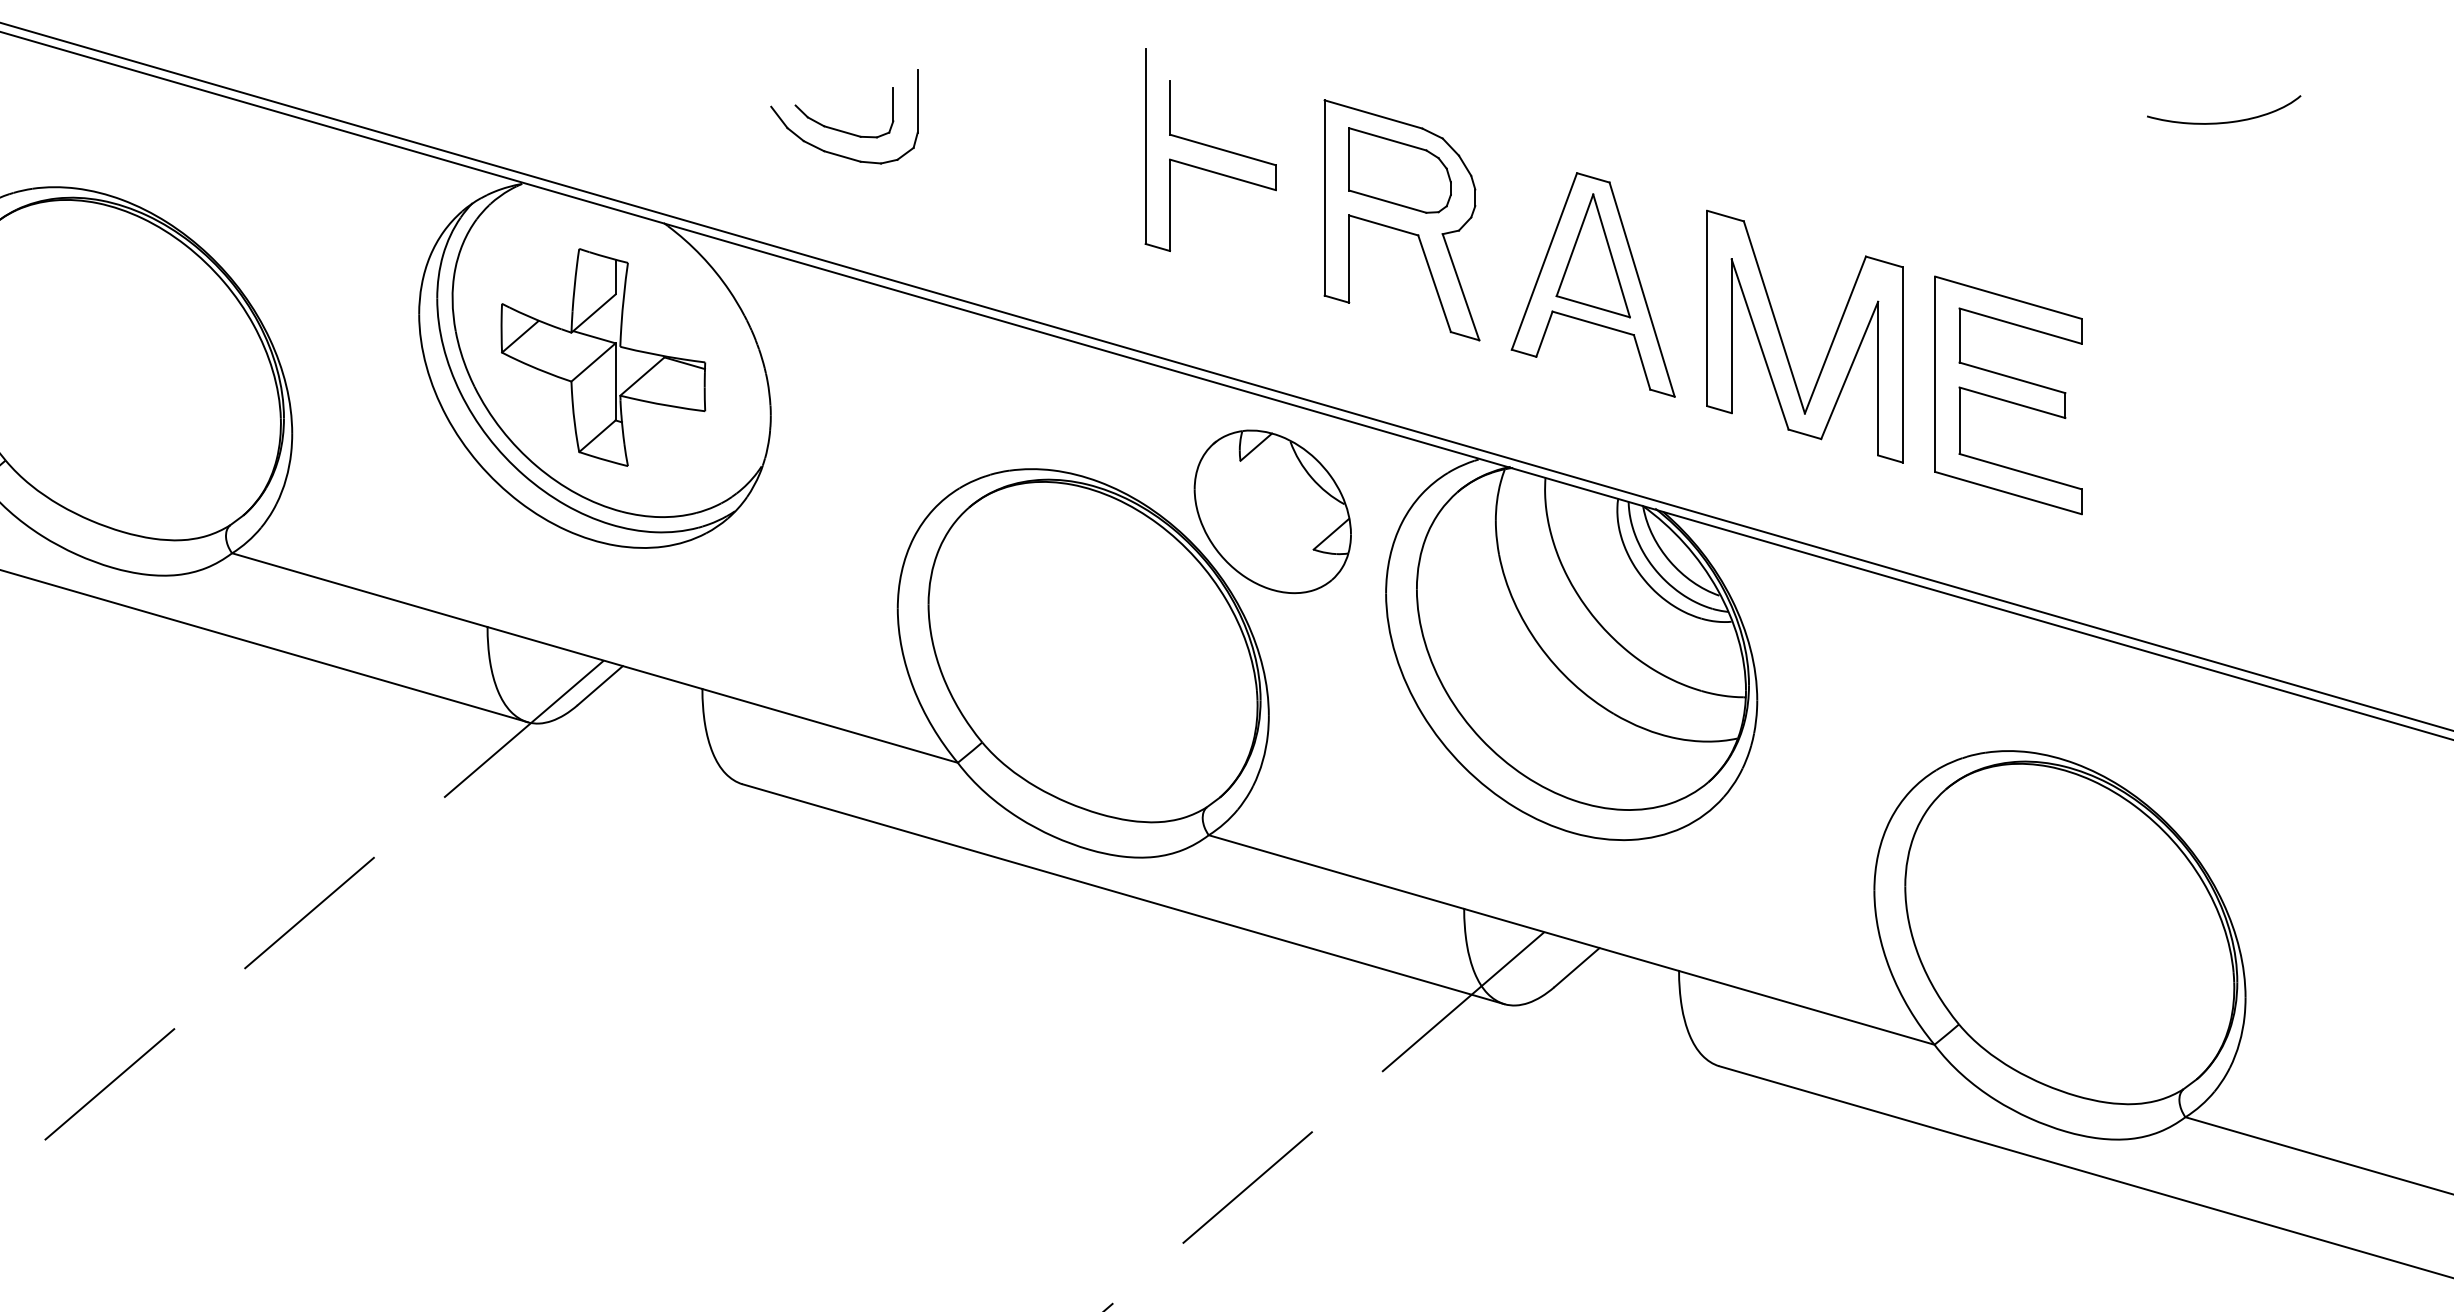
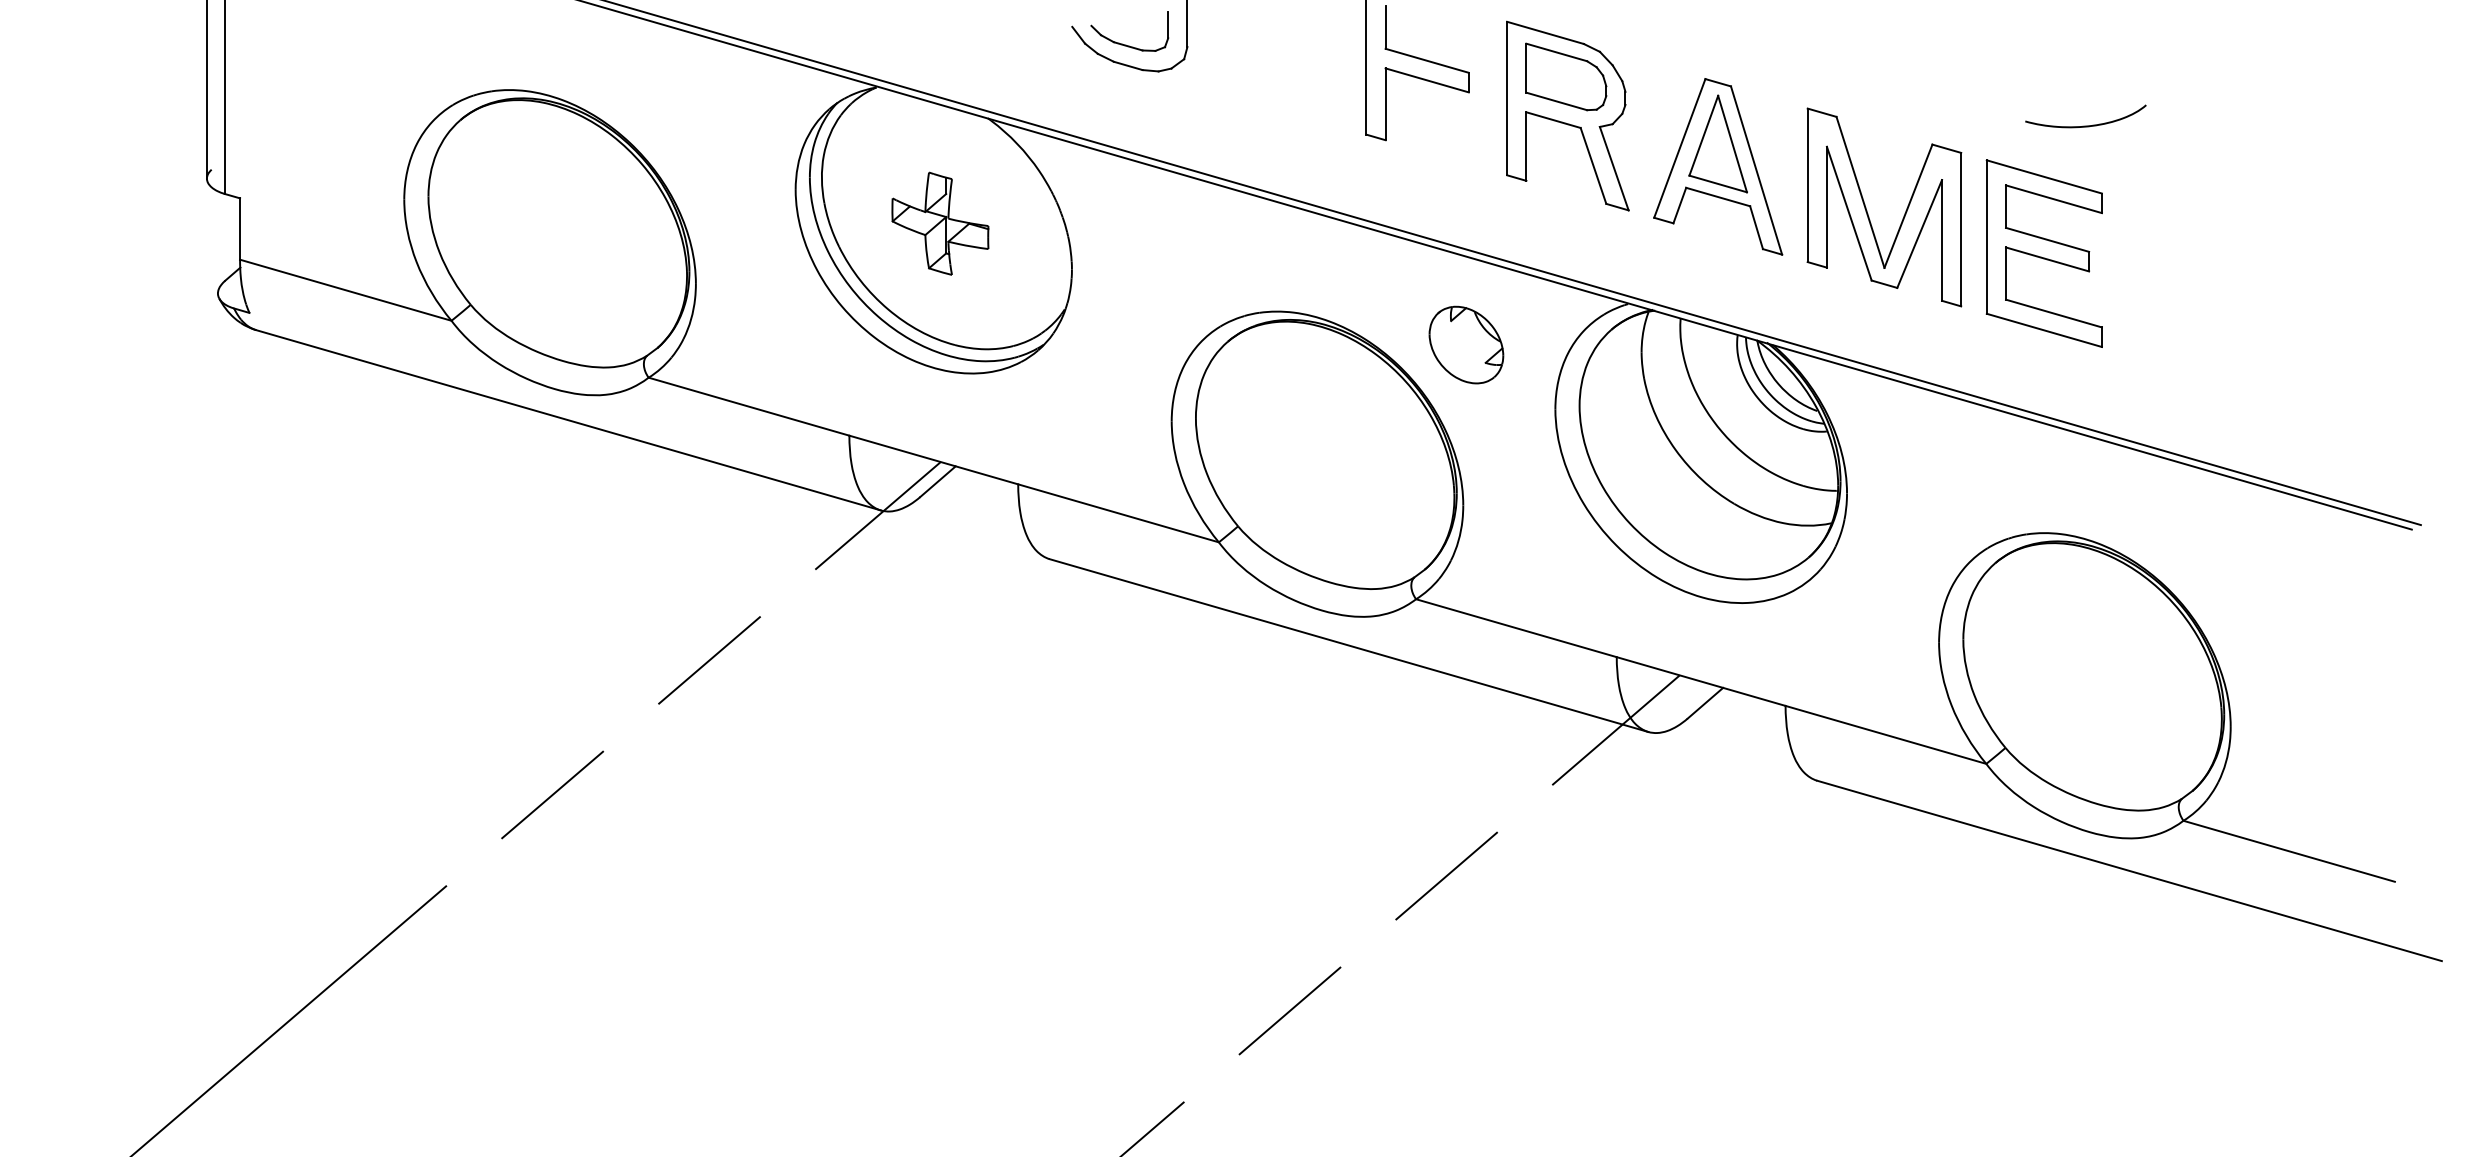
curve: (2223, 121) -> (2085, 125), moved
part: (603, 357) -> (940, 223), size x0.6
part: (1272, 511) -> (1466, 344), size x0.6

